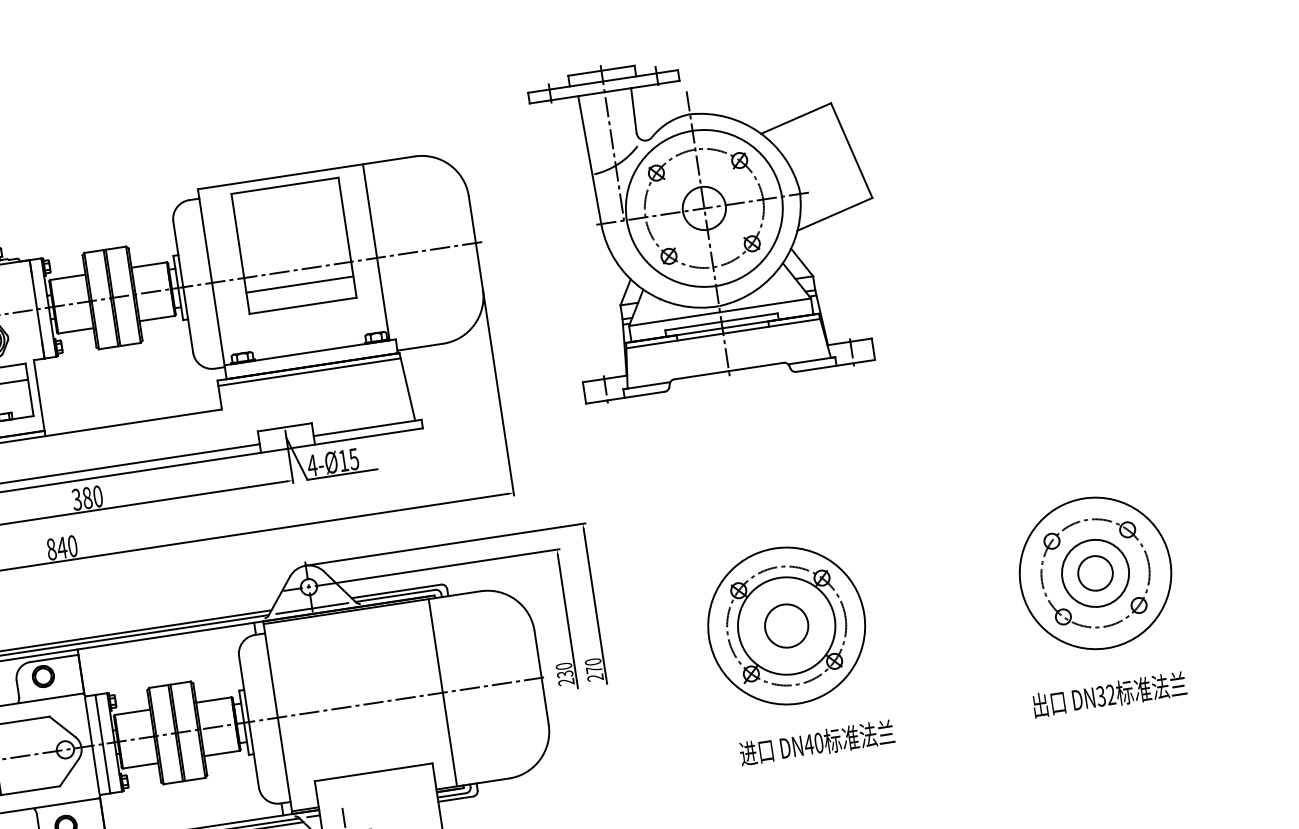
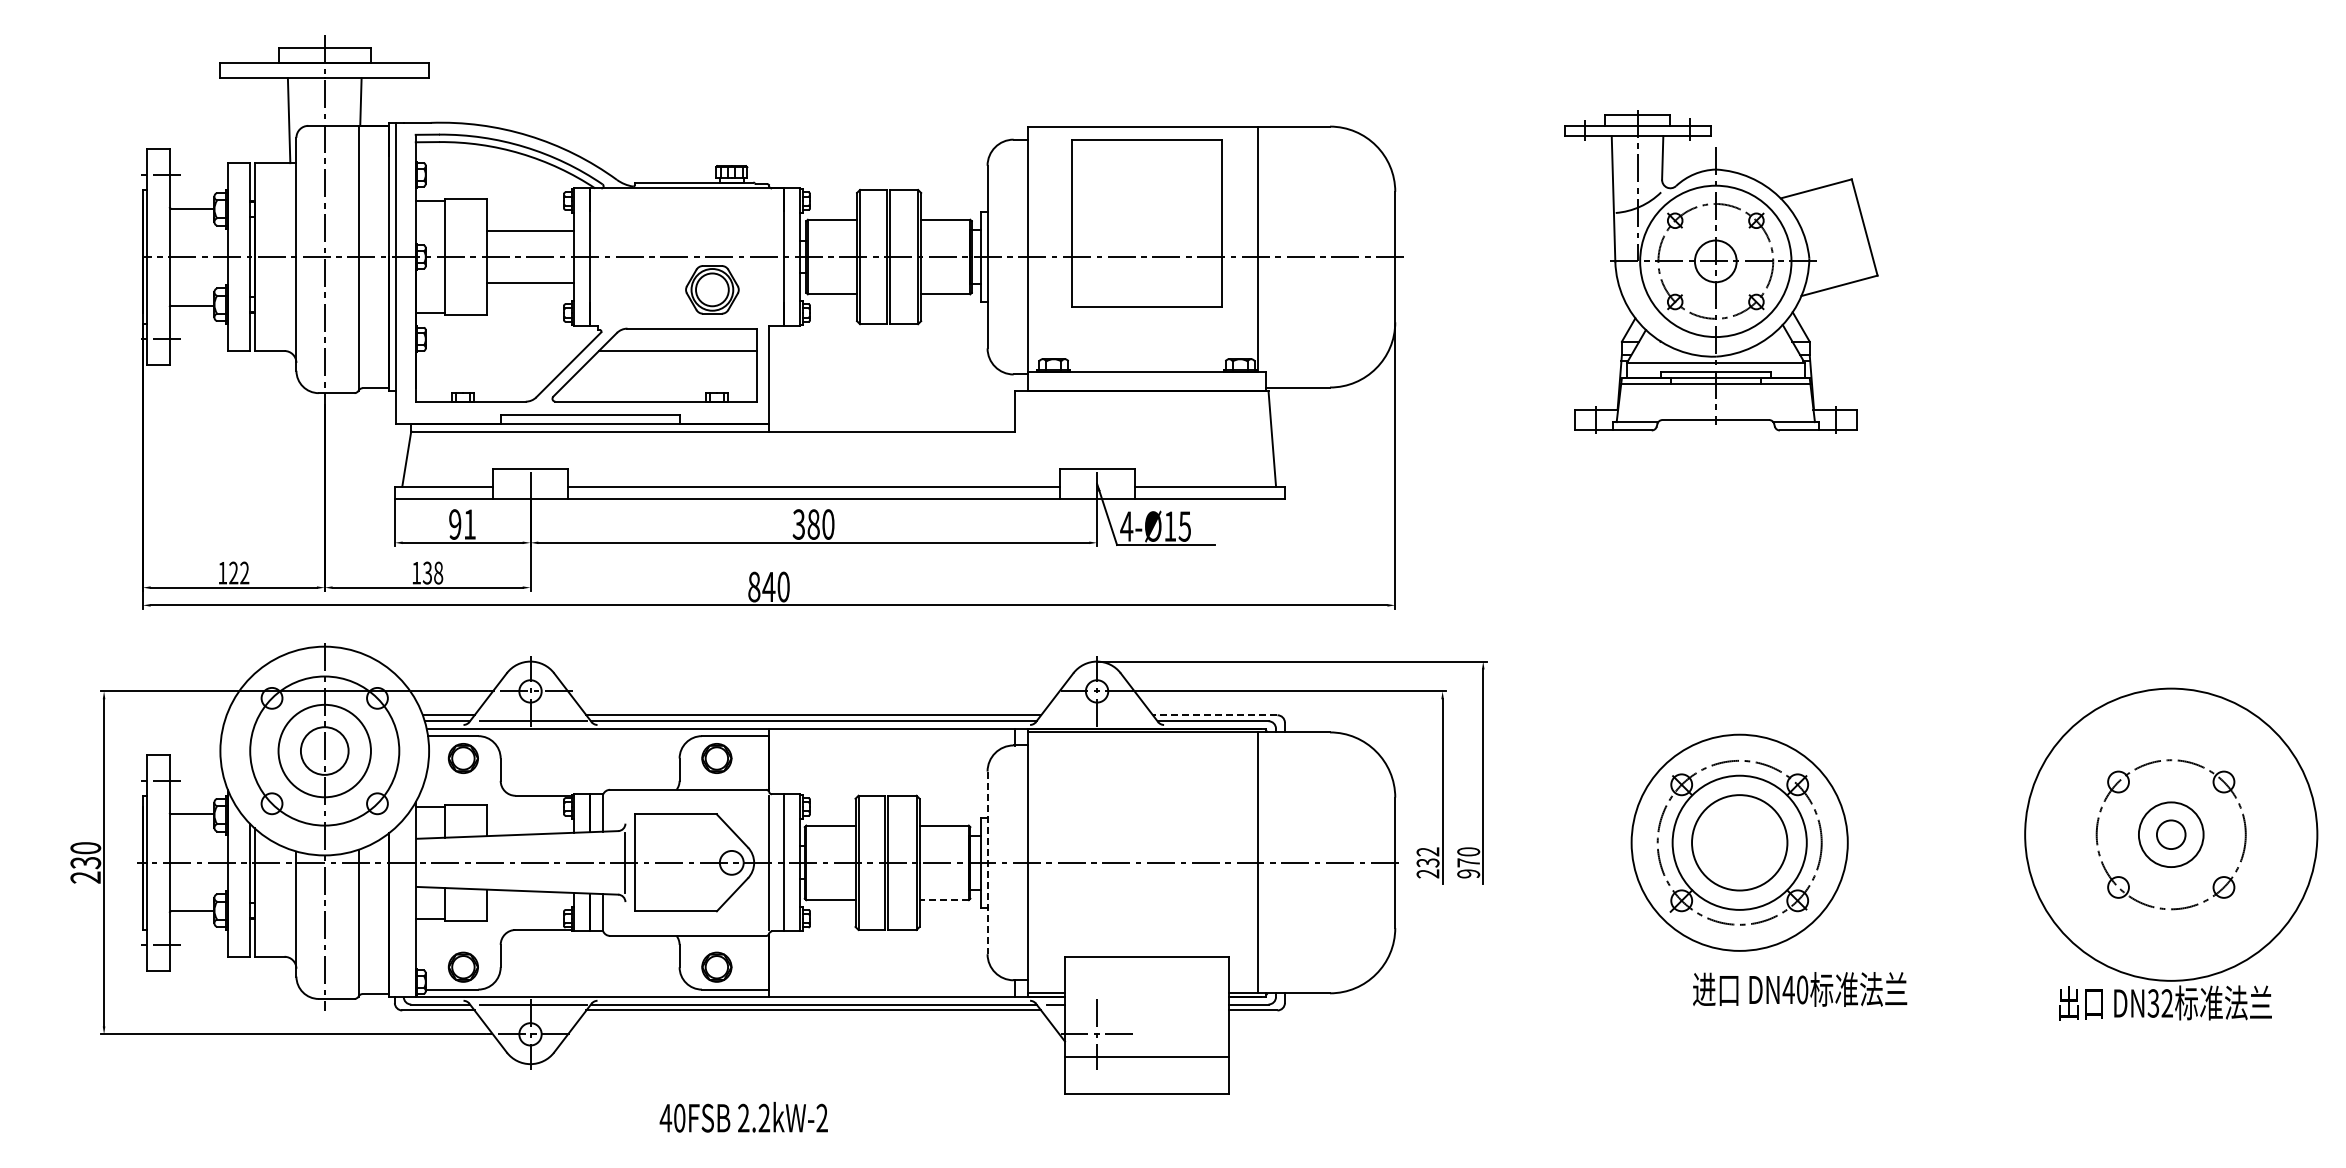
part: (710, 218) -> (1720, 271), size x0.7
line: (299, 284) -> (1146, 277), removed
line: (309, 371) -> (1142, 398), removed
circle: (1094, 573) -> (2170, 834), size x1.4
circle: (1095, 573) -> (2171, 834), size x0.6
circle: (1095, 573) -> (2171, 834), size x0.7
line: (395, 591) -> (1214, 715), solid -> dashed
line: (312, 608) -> (1097, 721), removed
circle: (786, 625) -> (1739, 842), size x1.6
text: (563, 666) -> (1427, 851), 230 -> 232
text: (595, 677) -> (1468, 873), 270 -> 970
line: (249, 722) -> (987, 863), solid -> dashed
text: (817, 743) -> (1800, 989), moved
line: (222, 753) -> (944, 900), solid -> dashed

